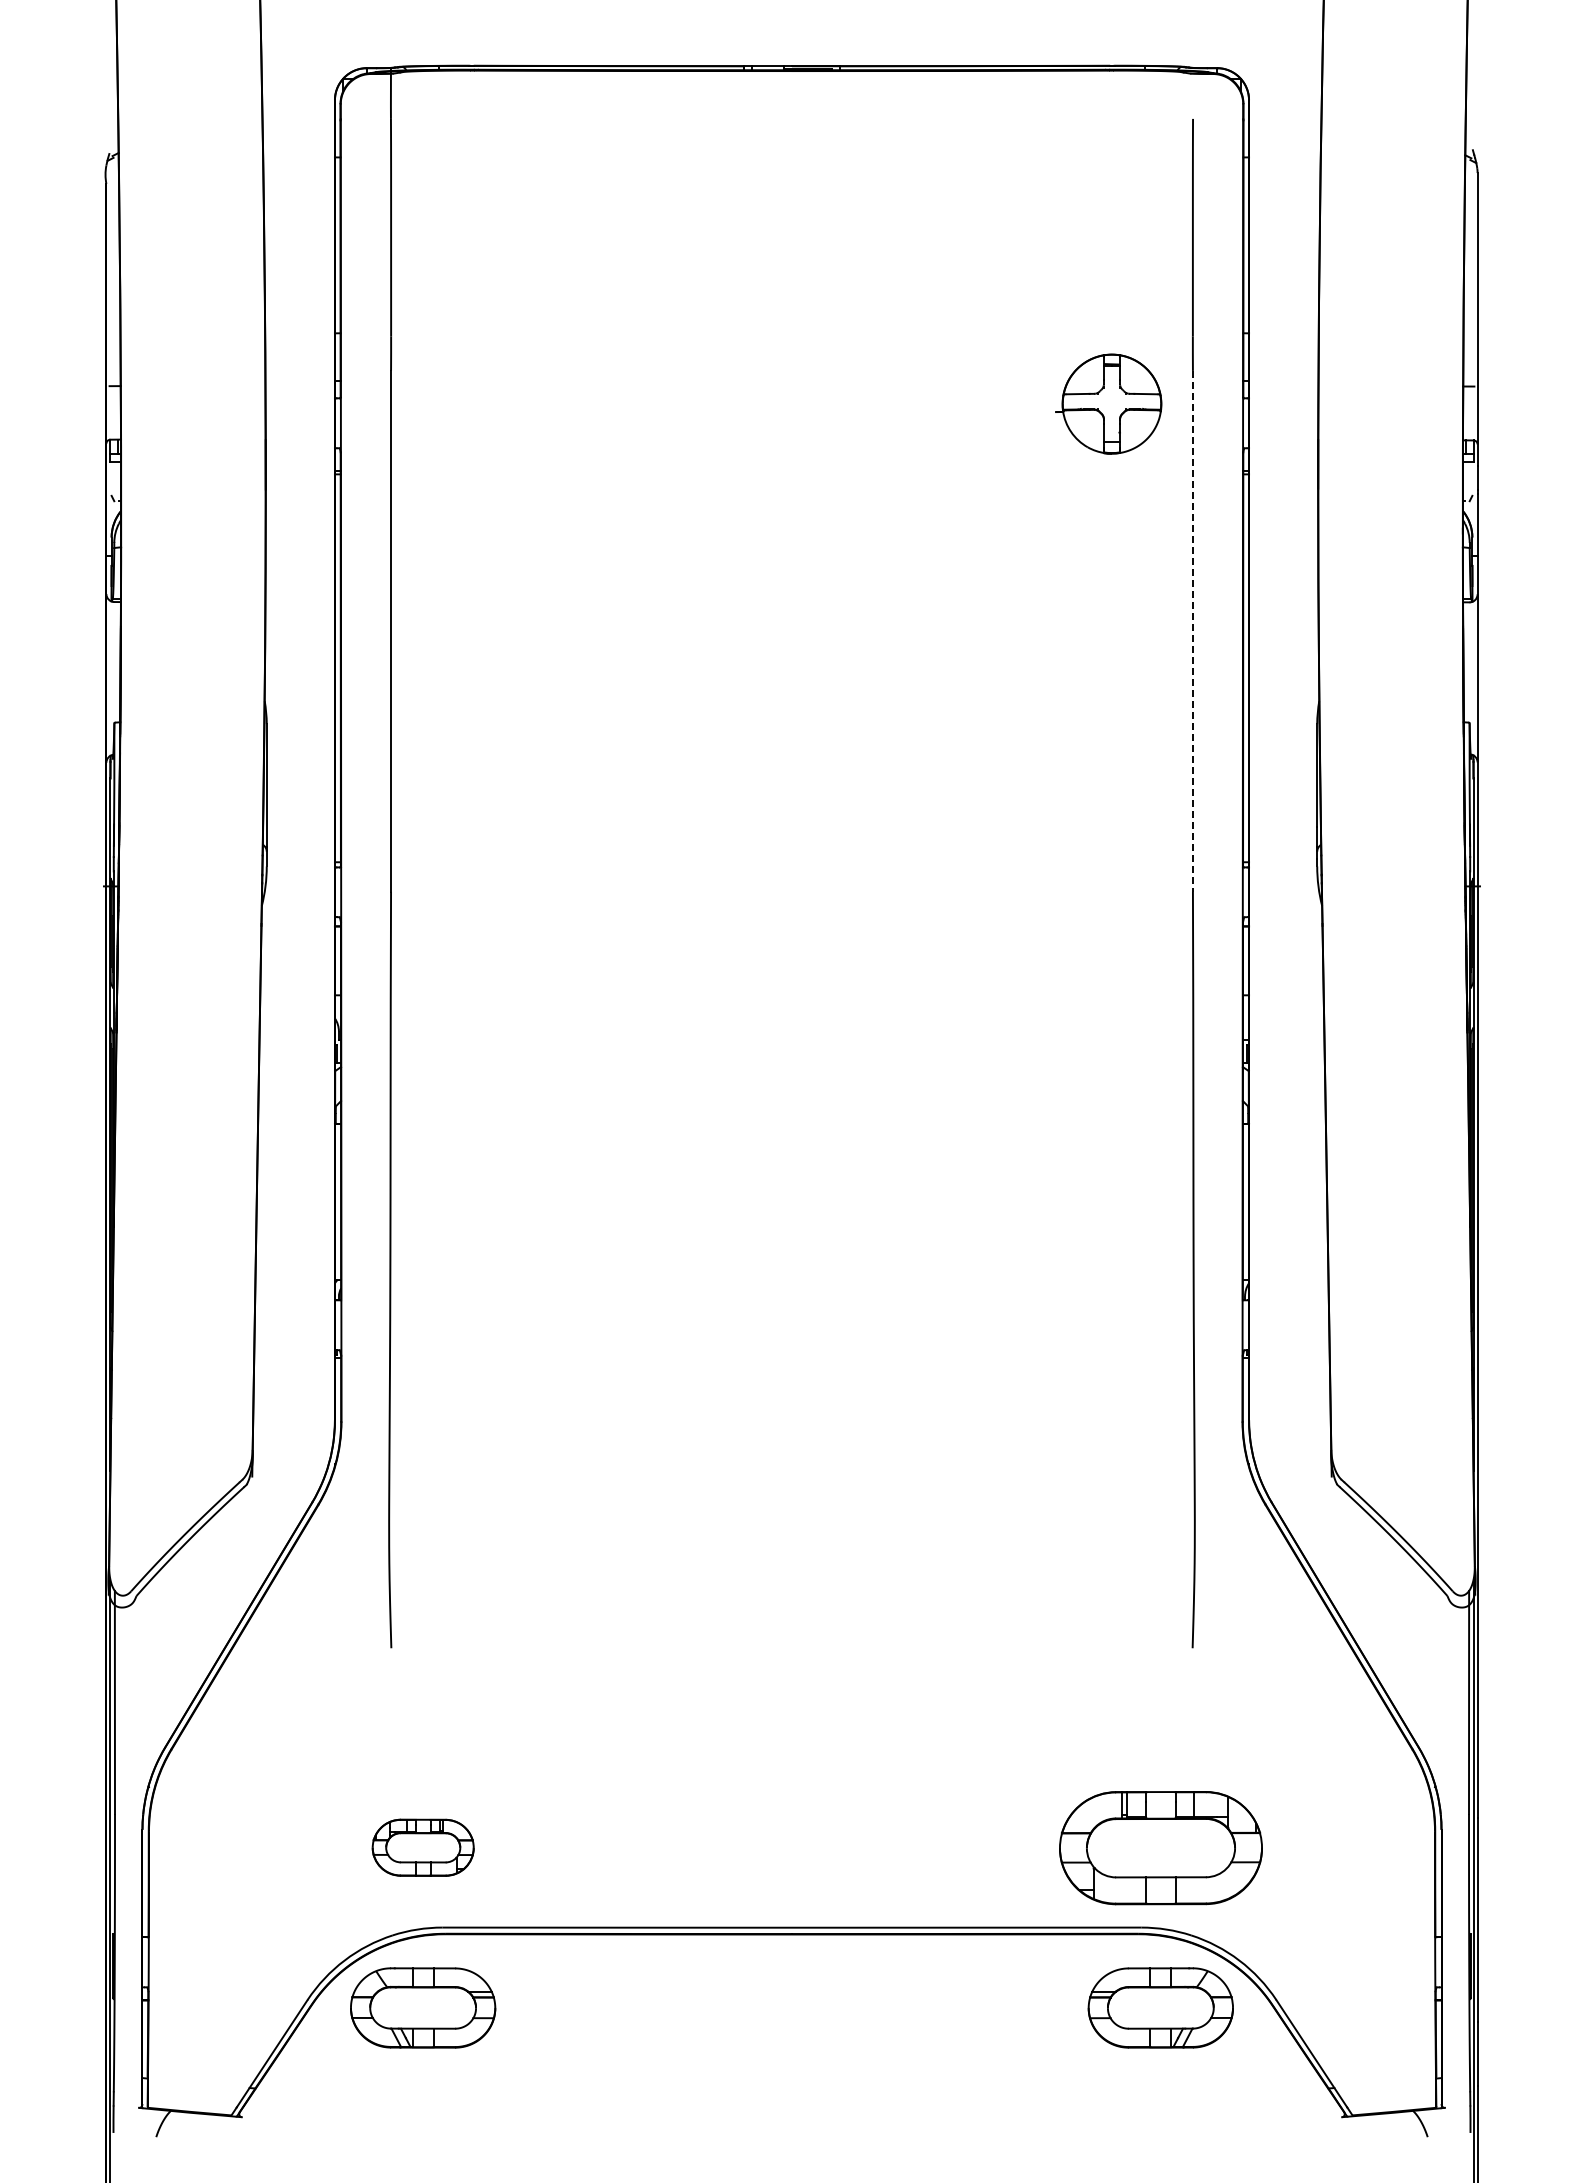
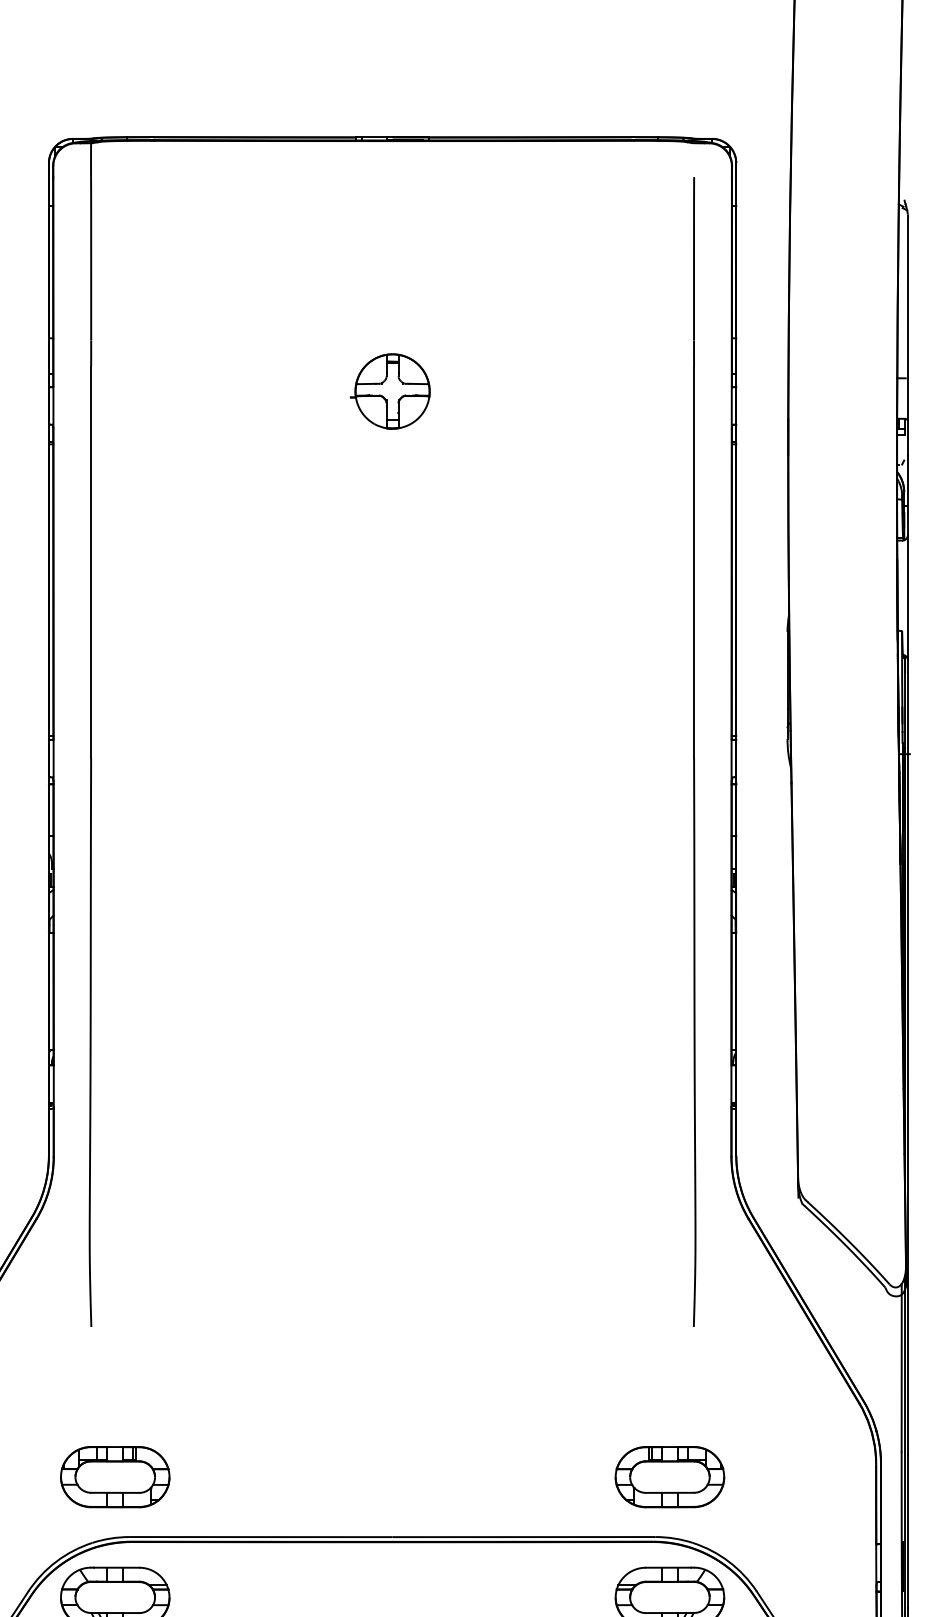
part: (1108, 403) -> (389, 391), moved
line: (1192, 631) -> (693, 562), dashed -> solid
part: (423, 1847) -> (115, 1476), size x1.43
part: (1160, 1847) -> (669, 1476), size x0.71

